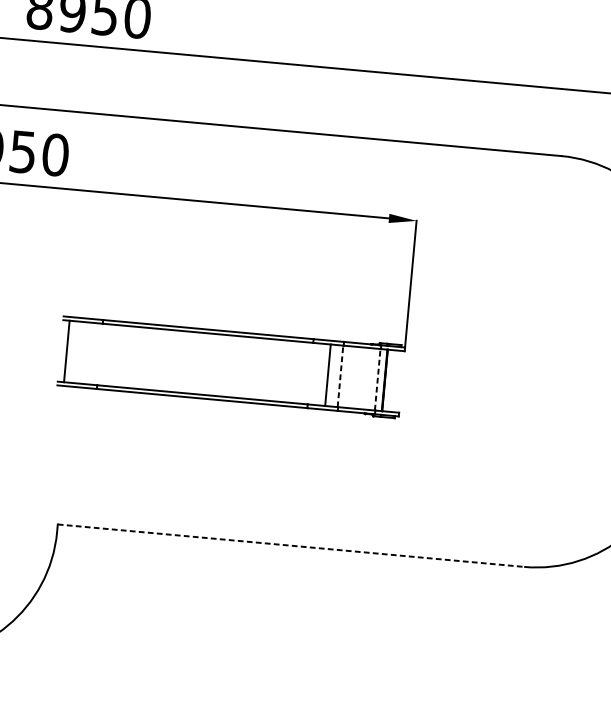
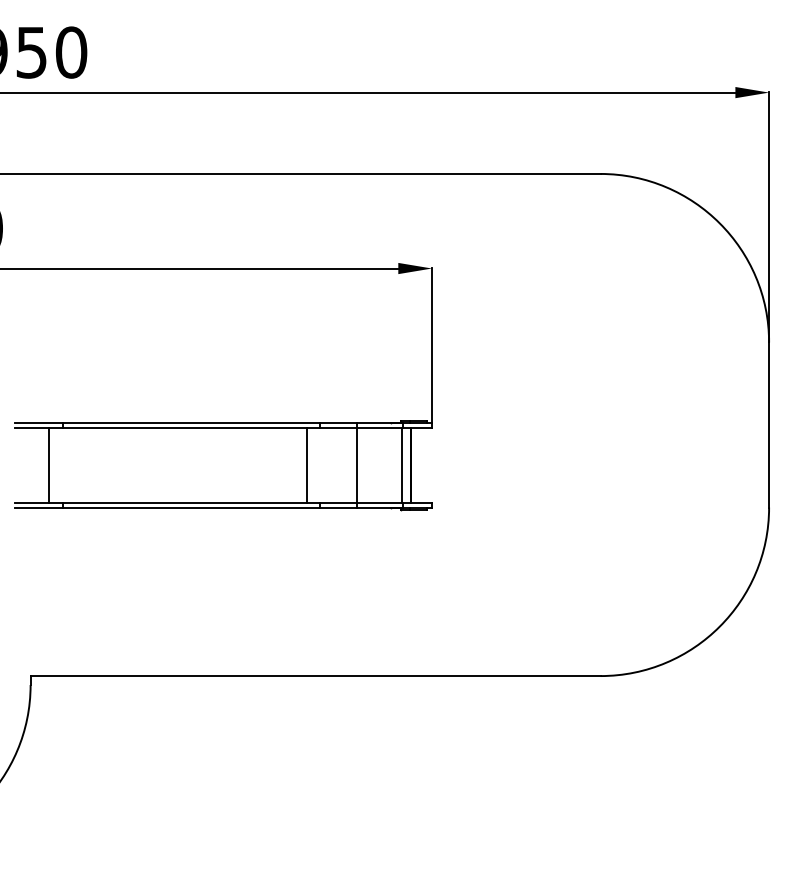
line: (66, 350) -> (49, 464), moved
line: (327, 374) -> (306, 464), moved
line: (340, 376) -> (356, 465), dashed -> solid
line: (377, 379) -> (402, 465), dashed -> solid
line: (290, 546) -> (315, 676), dashed -> solid

